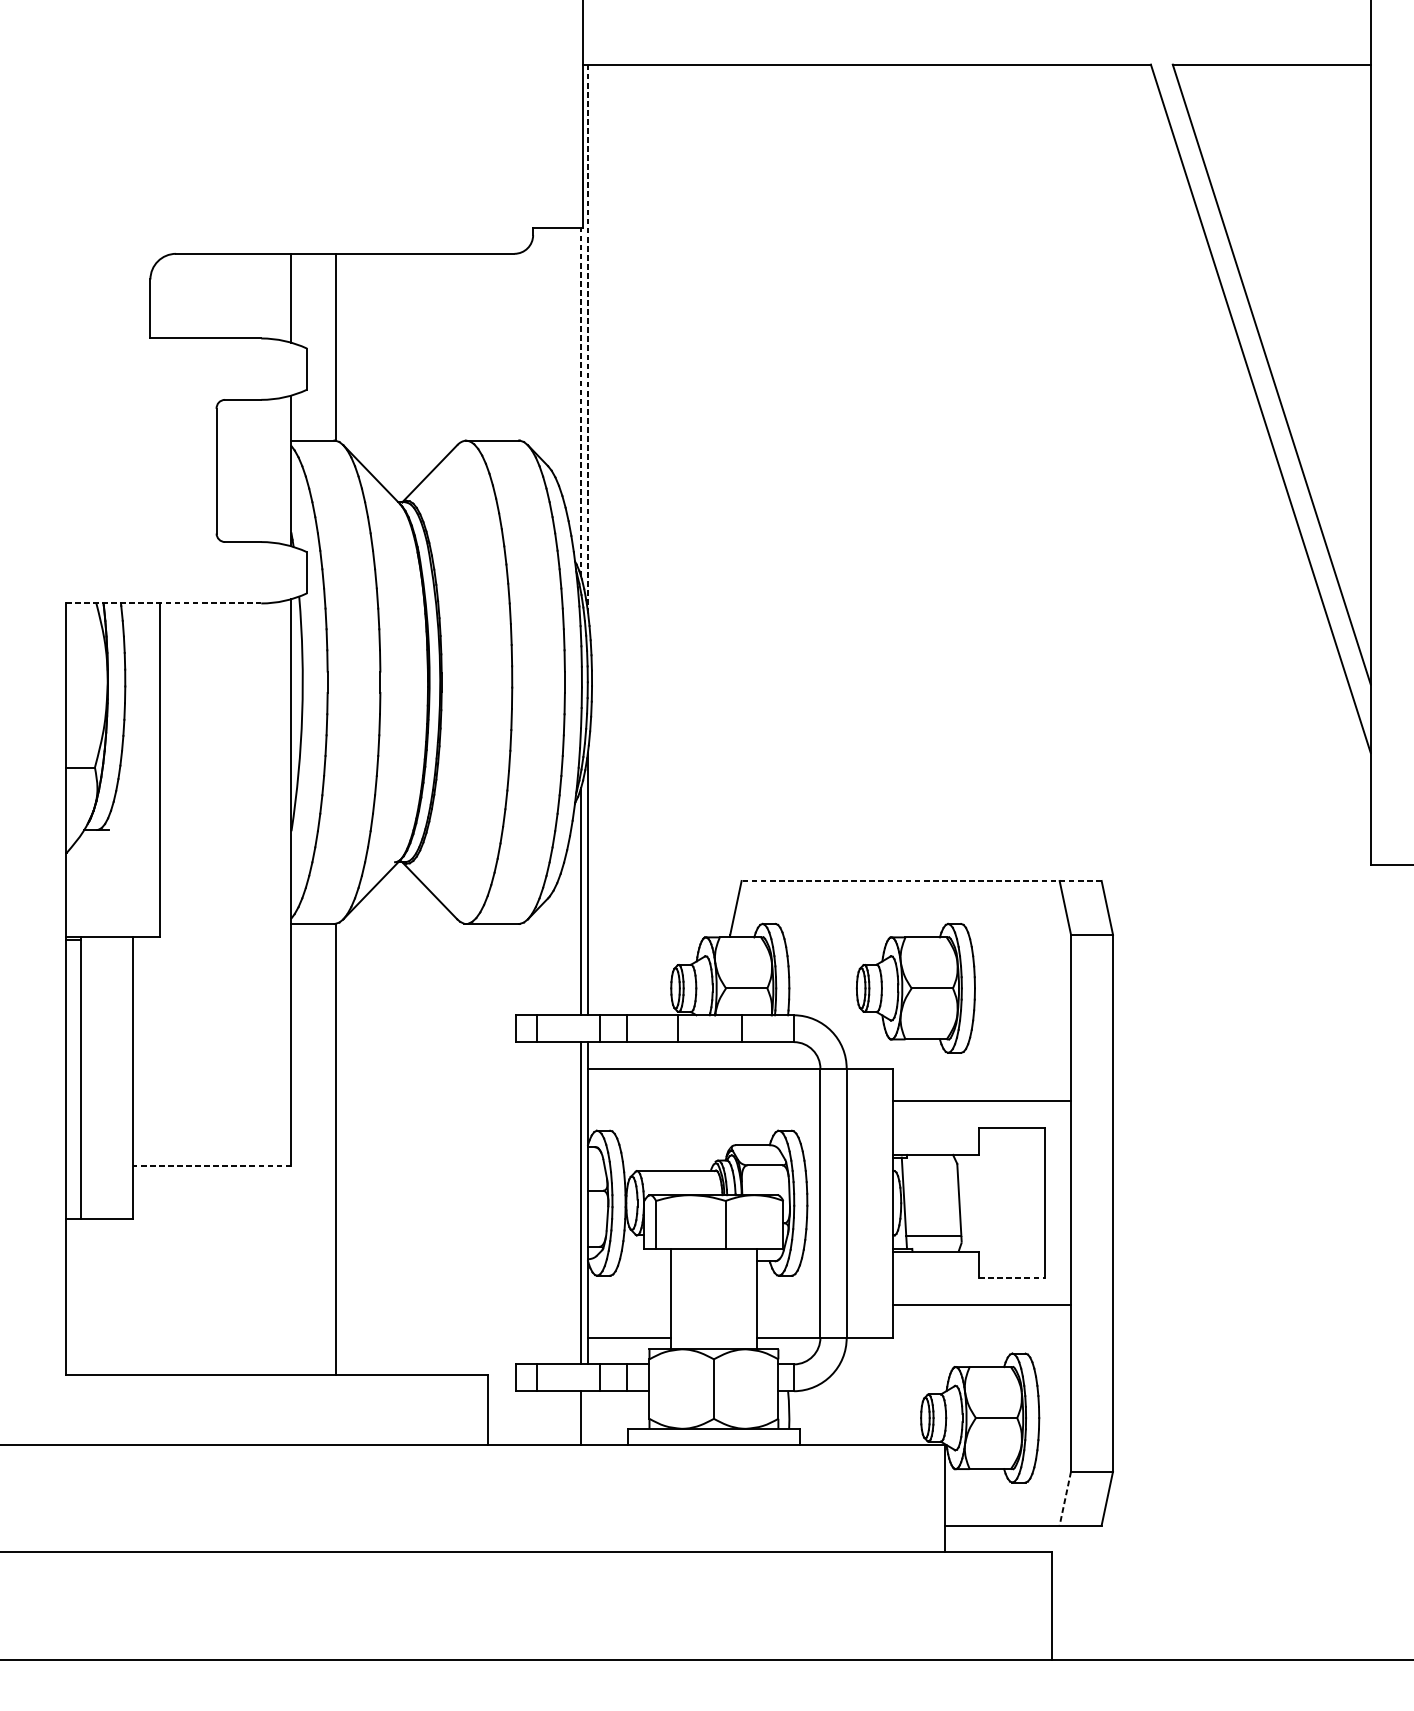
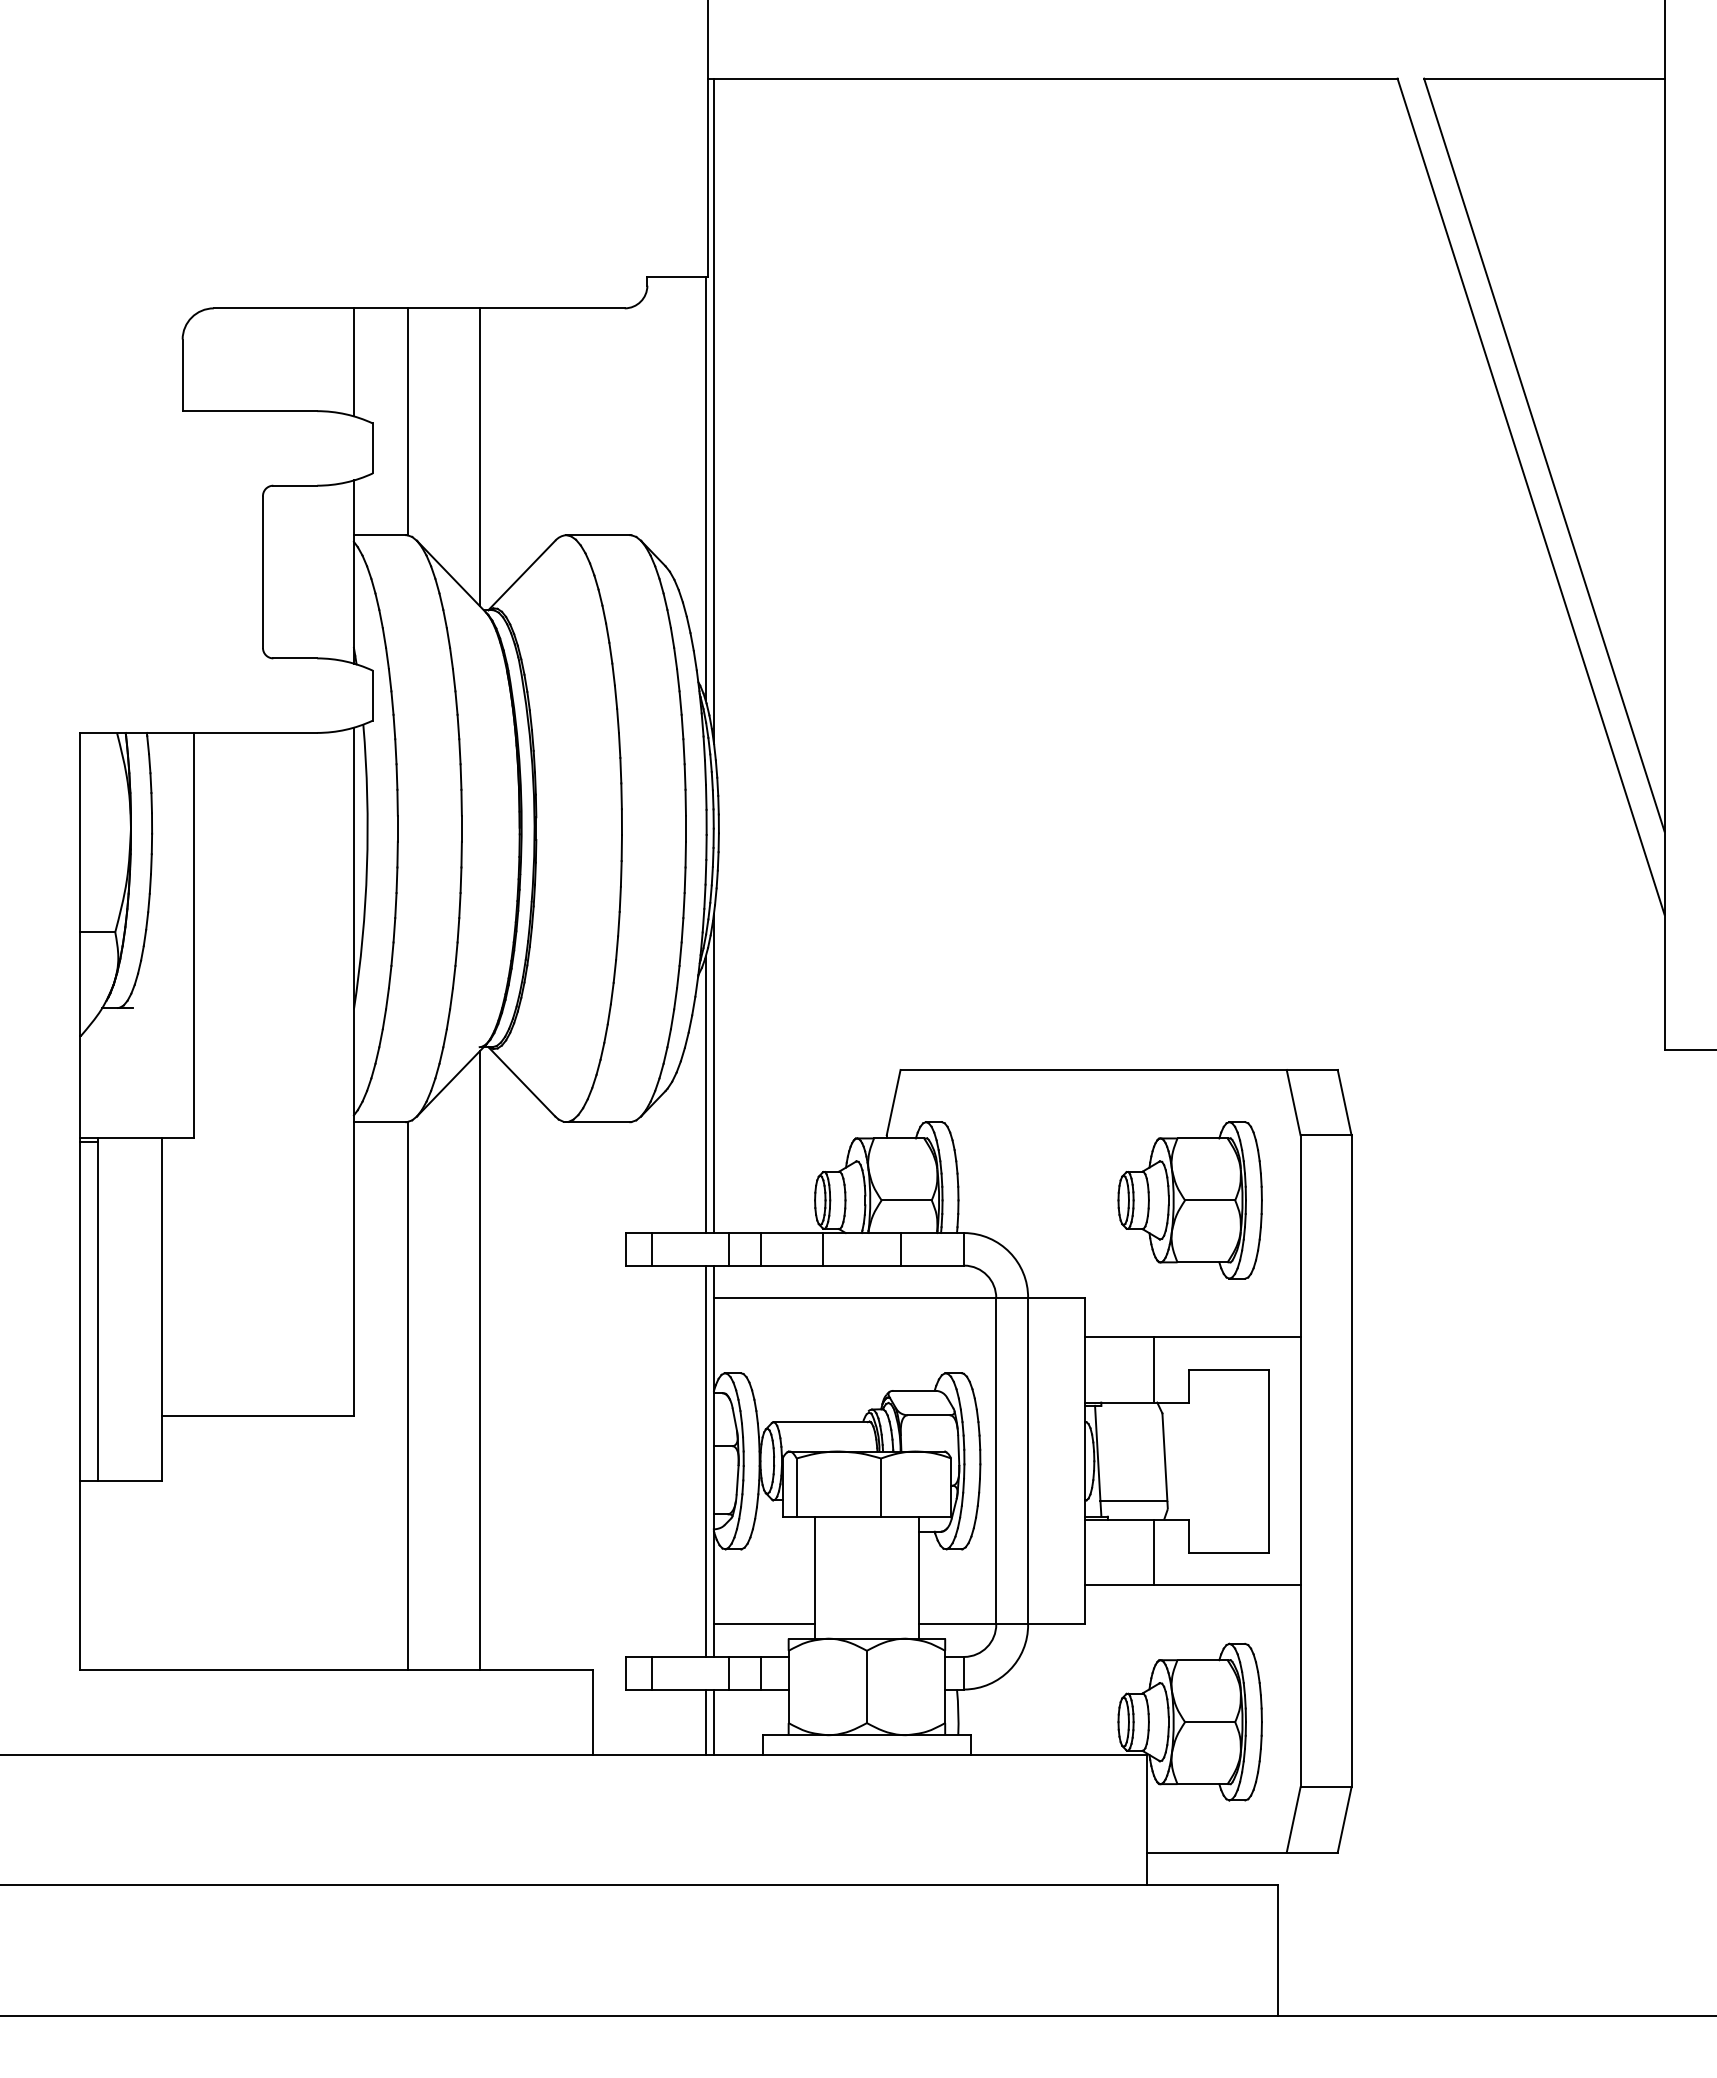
line: (587, 338) -> (713, 411), dashed -> solid
line: (394, 375) -> (479, 456), added
line: (581, 402) -> (705, 488), dashed -> solid
line: (163, 603) -> (198, 732), dashed -> solid
line: (921, 880) -> (1119, 1069), dashed -> solid
part: (915, 988) -> (1189, 1200), moved
line: (394, 1120) -> (479, 1360), added
line: (949, 1127) -> (1153, 1369), added
line: (212, 1165) -> (257, 1415), dashed -> solid
line: (949, 1278) -> (1153, 1552), added
line: (1011, 1278) -> (1228, 1552), dashed -> solid
line: (587, 1417) -> (713, 1721), added
line: (1065, 1499) -> (1293, 1820), dashed -> solid

